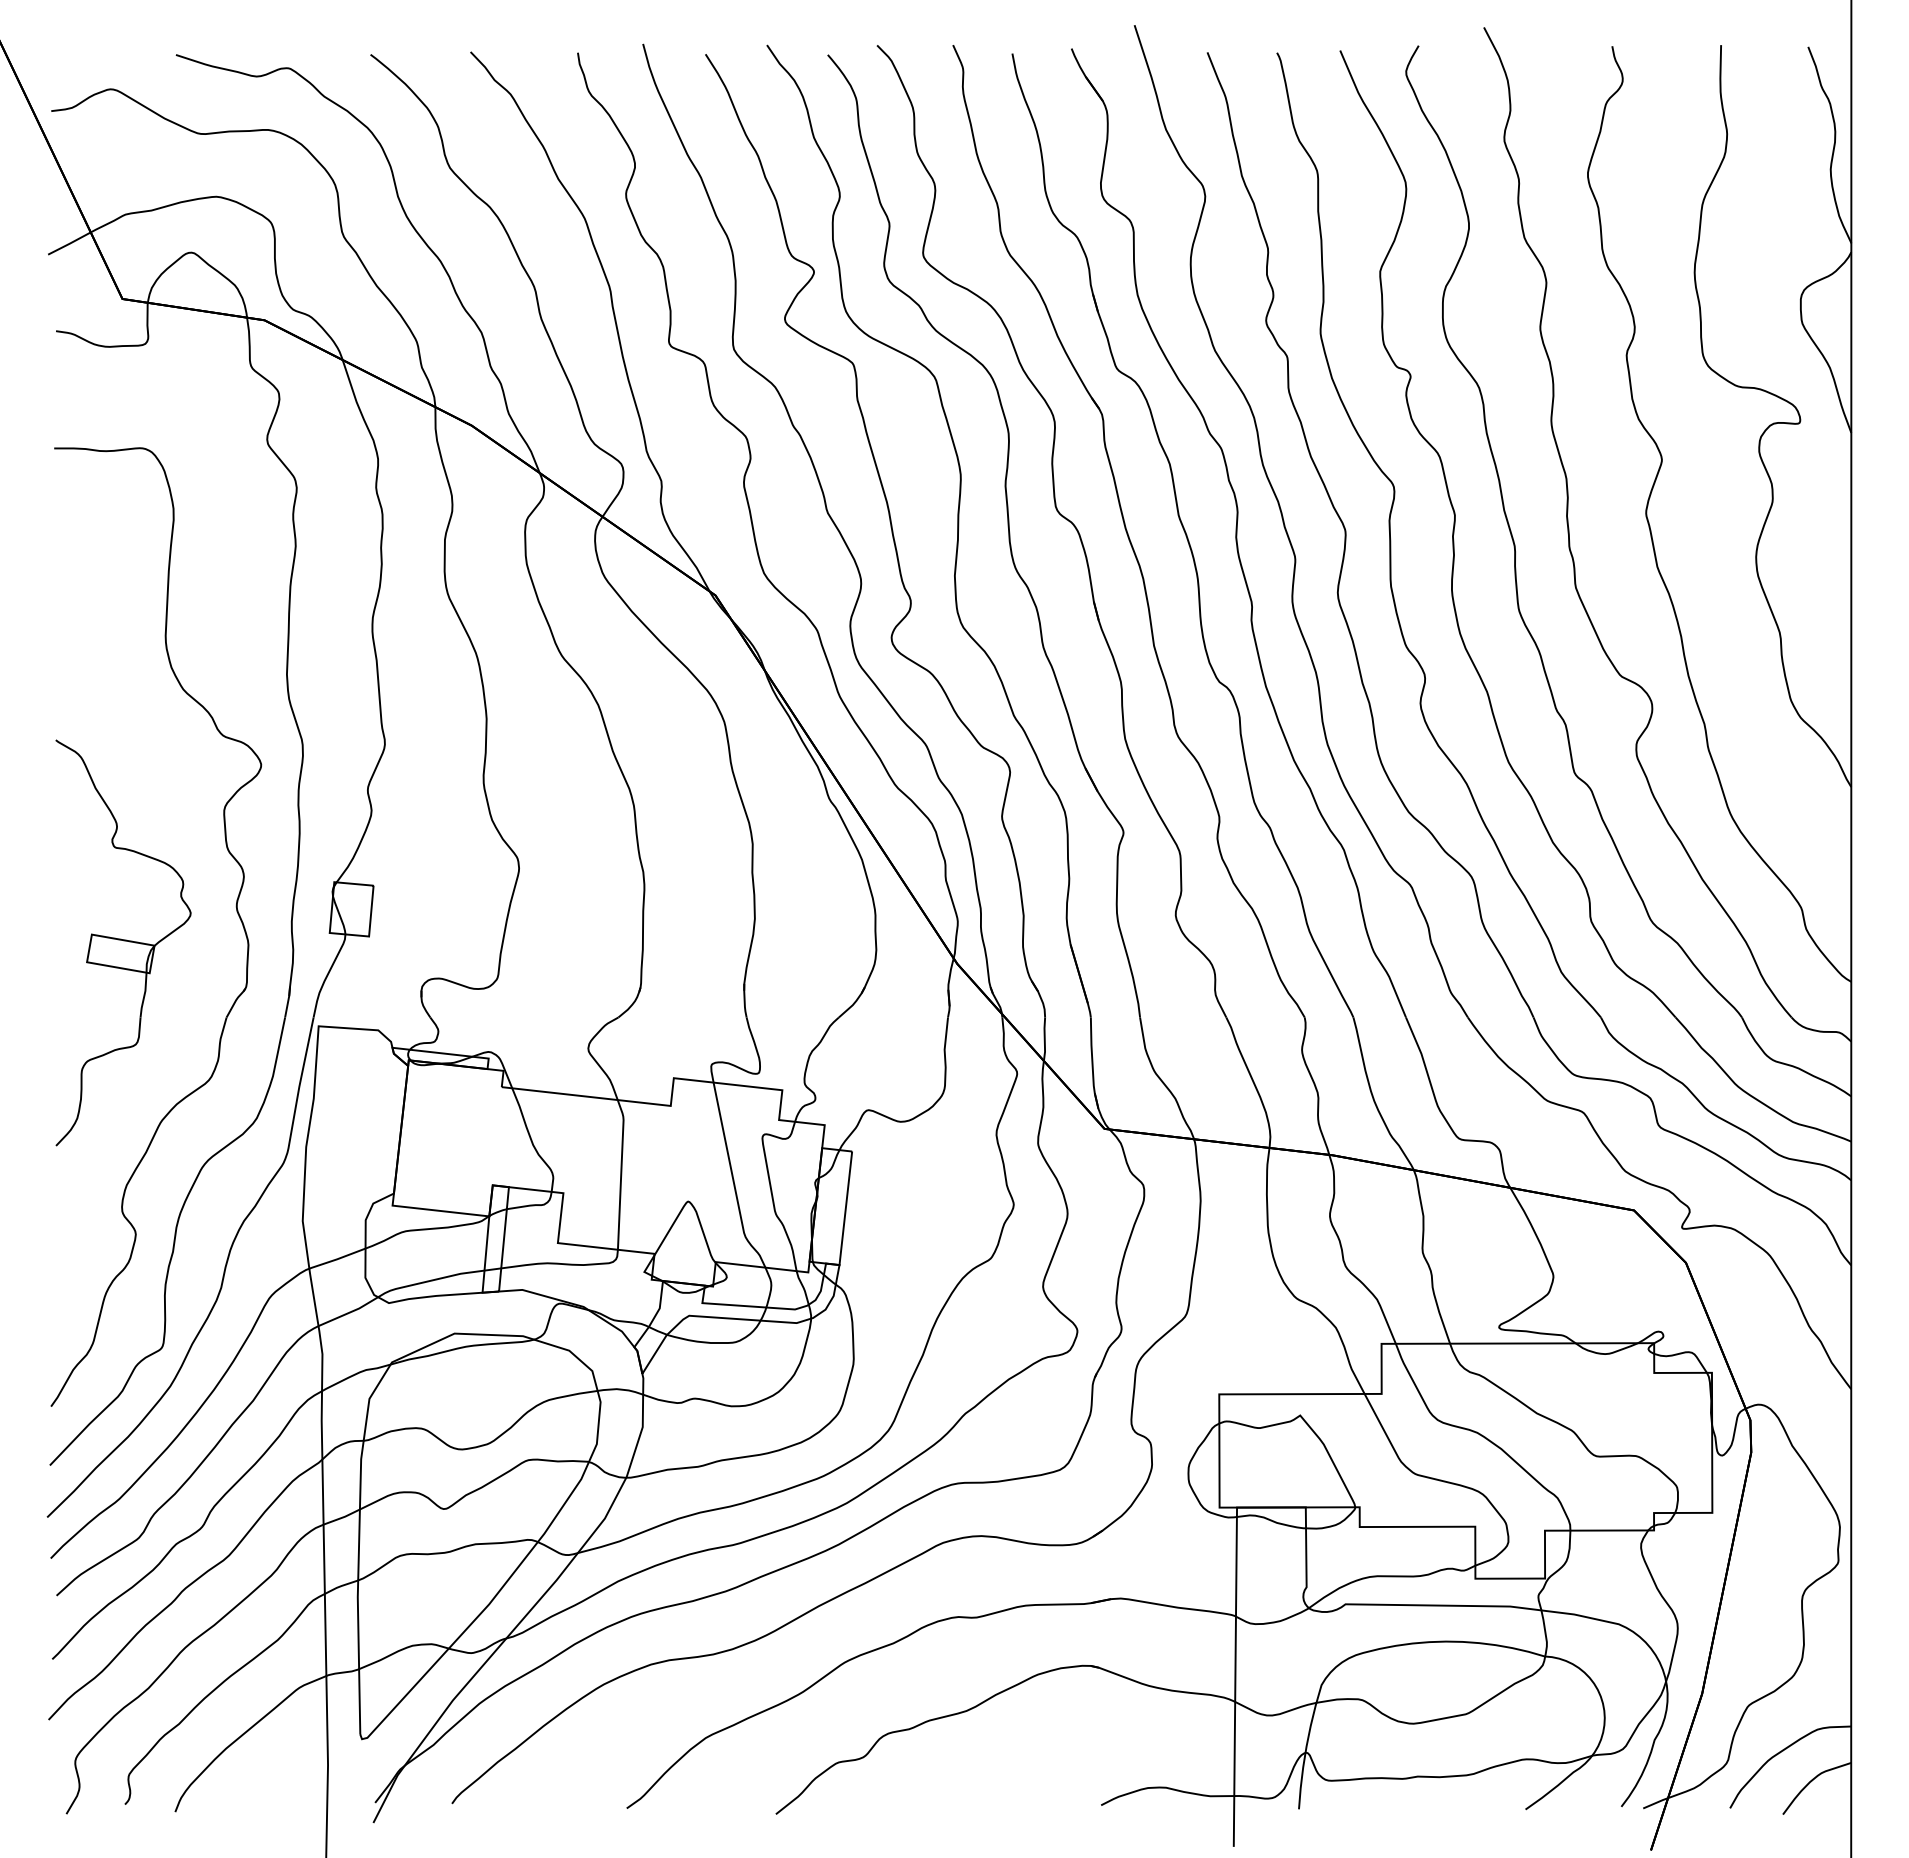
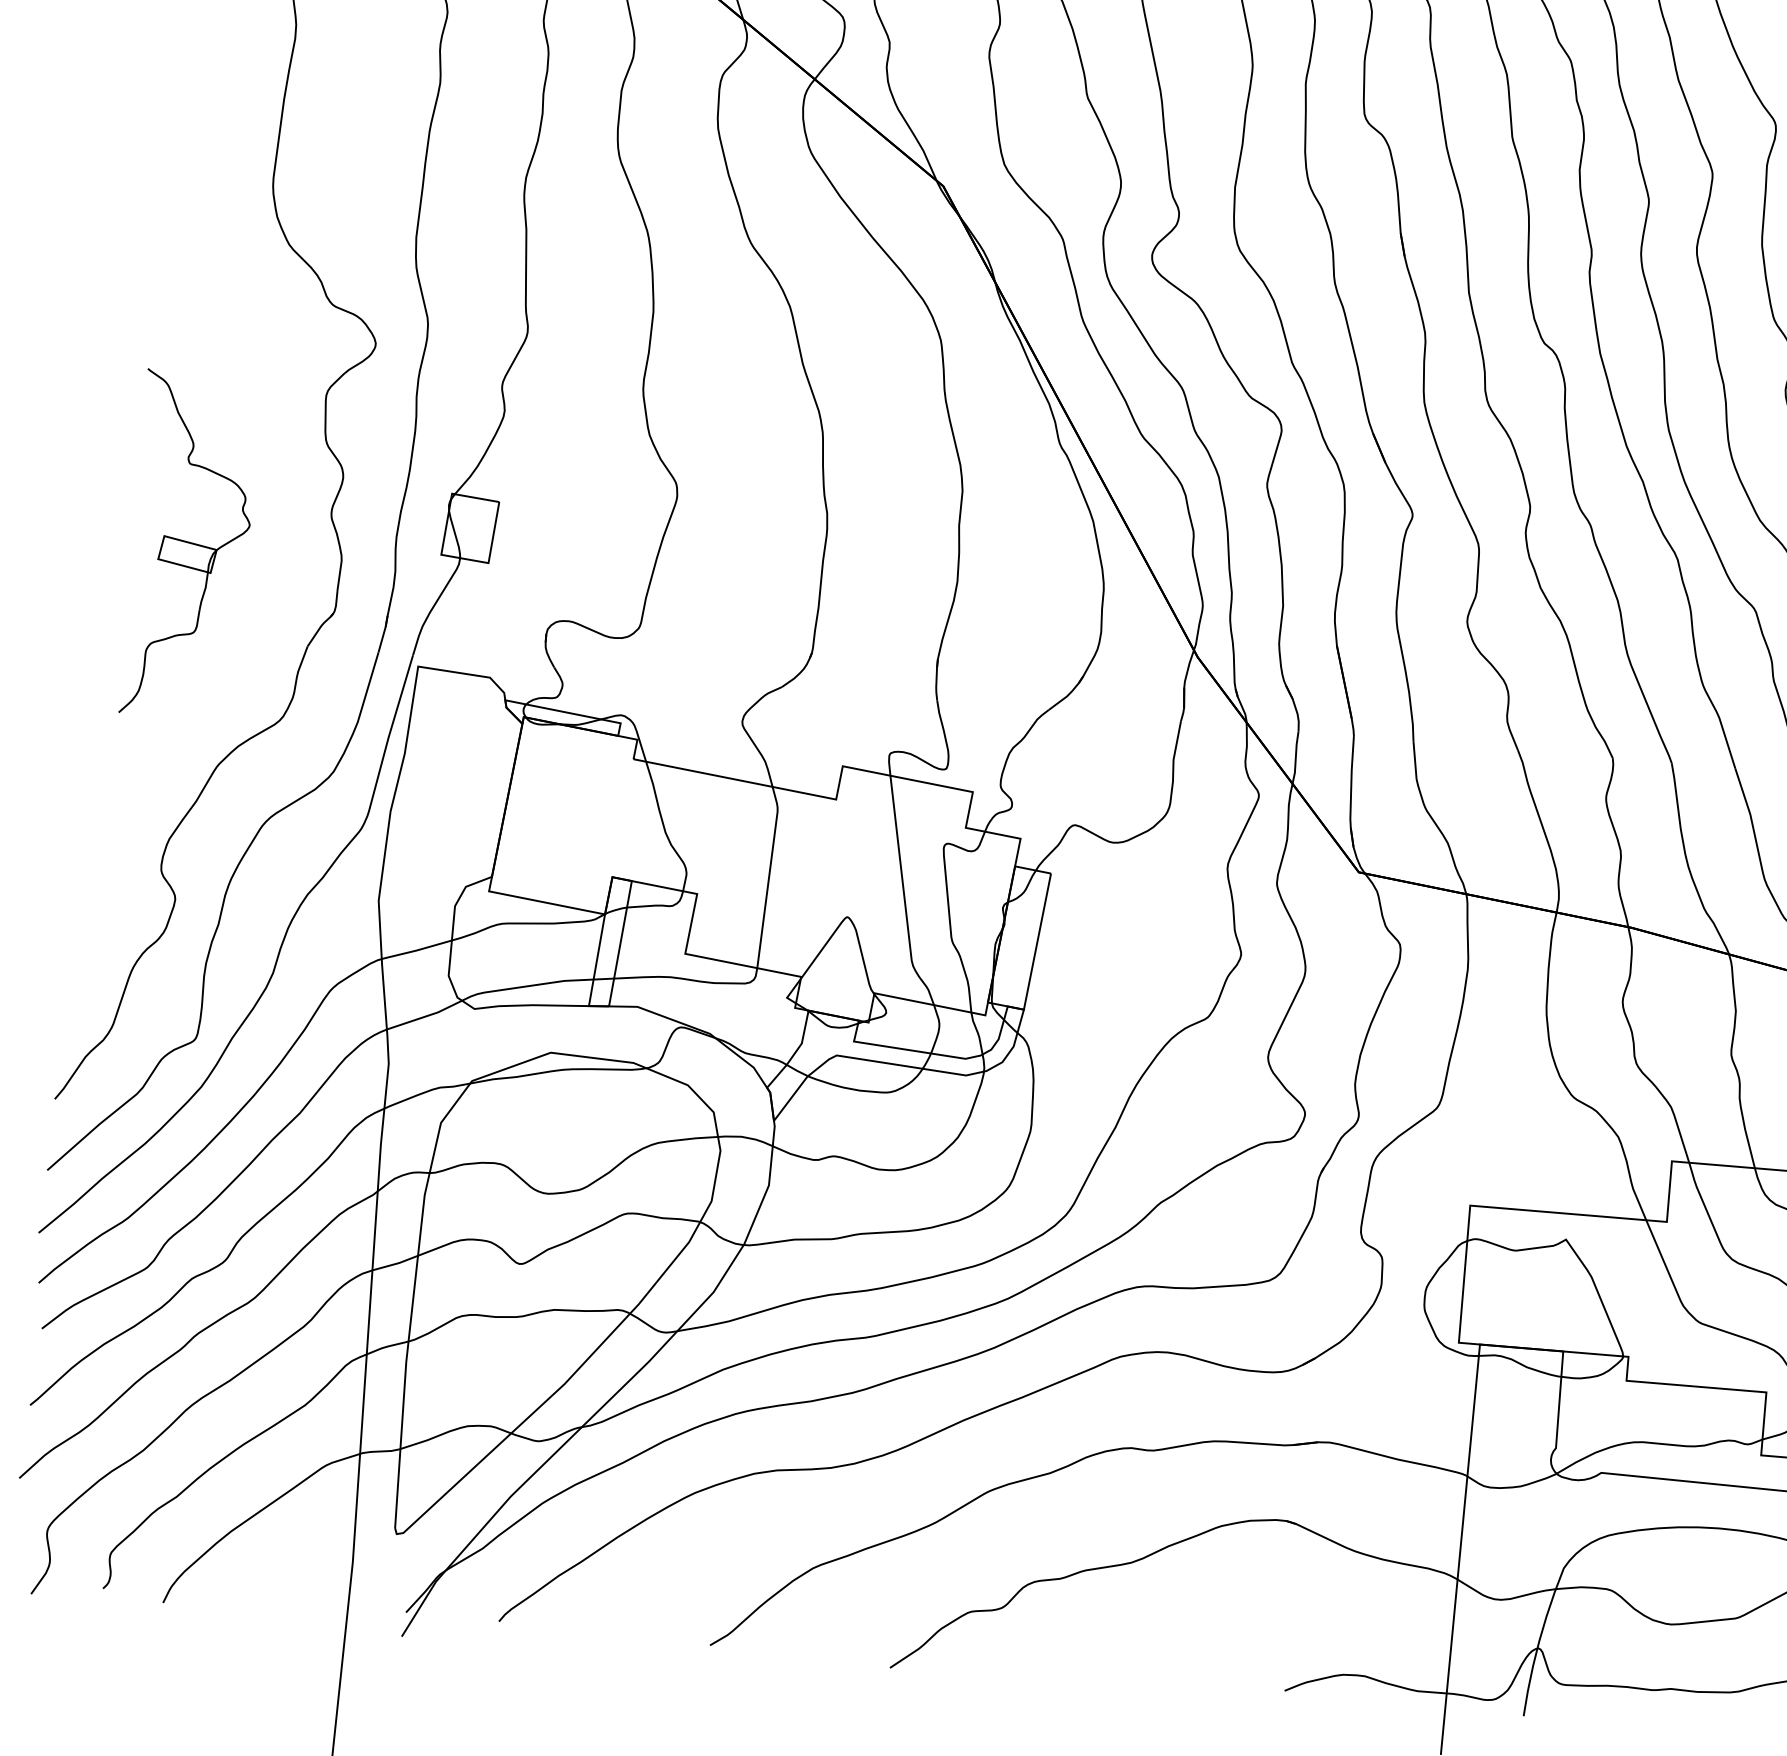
part: (123, 942) -> (190, 544), size x0.7

